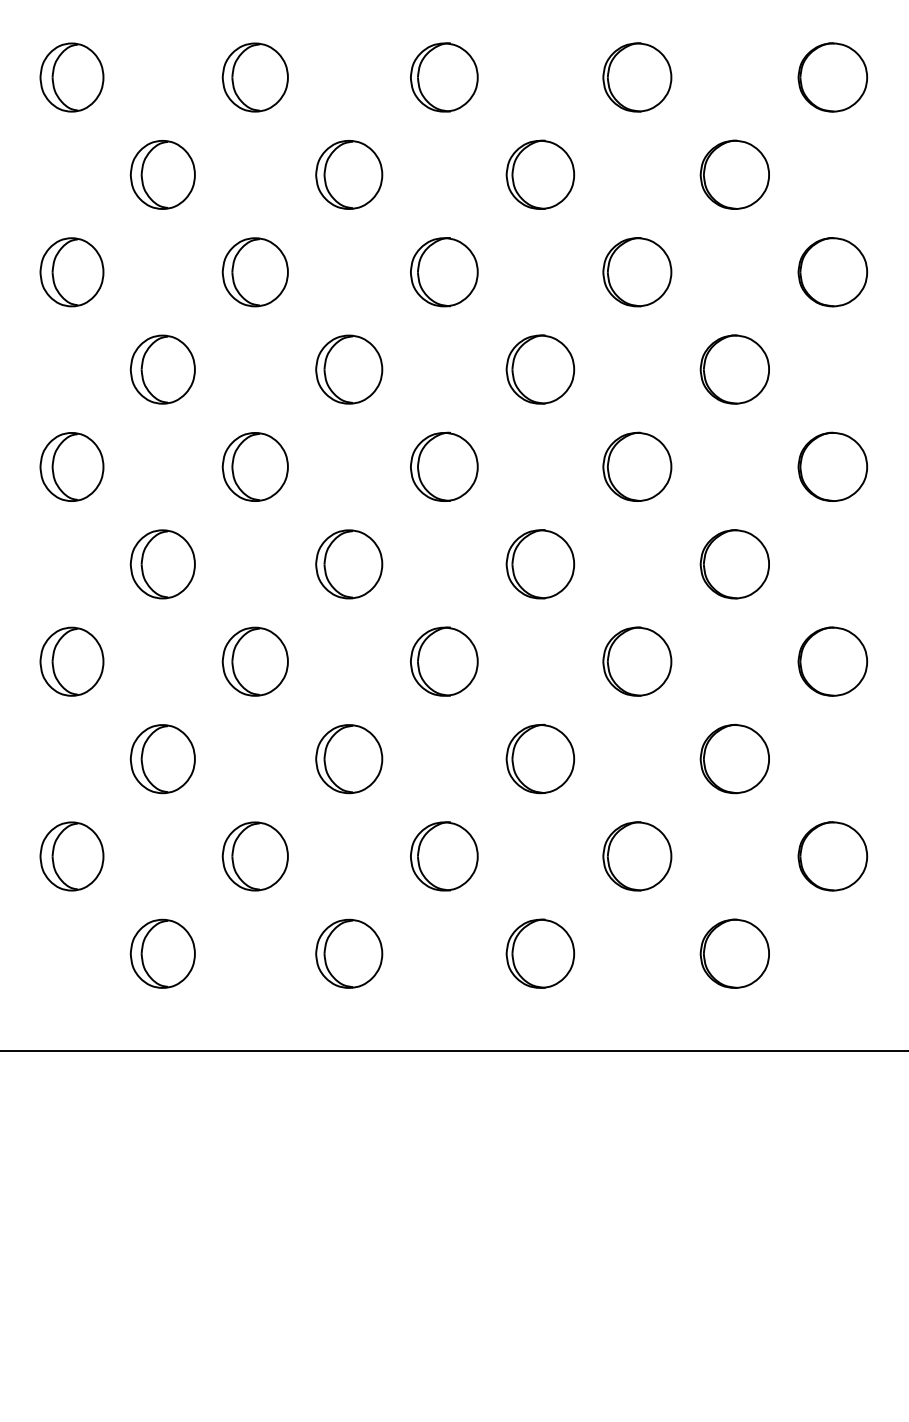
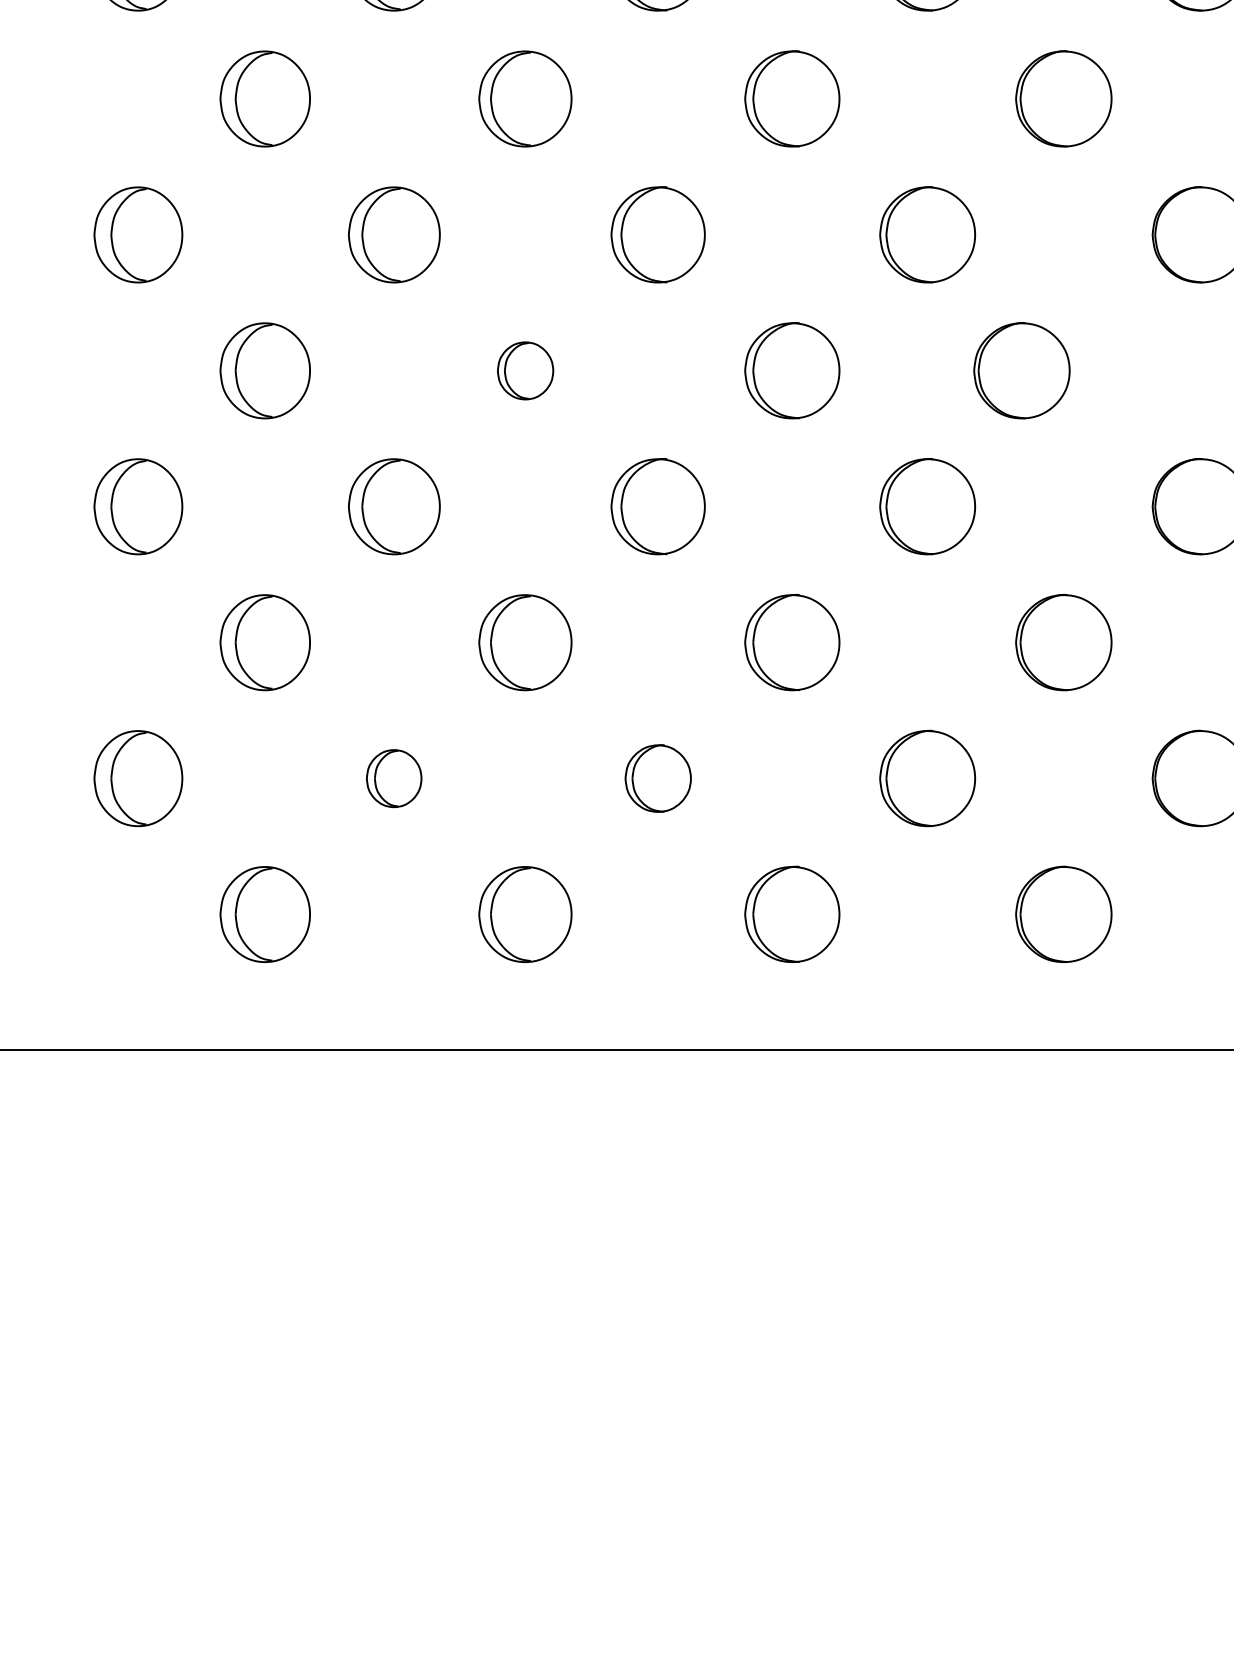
part: (349, 564) -> (525, 371), size x0.6
part: (734, 564) -> (1021, 371), moved
part: (254, 856) -> (393, 778), size x0.6
part: (444, 856) -> (658, 778), size x0.7

